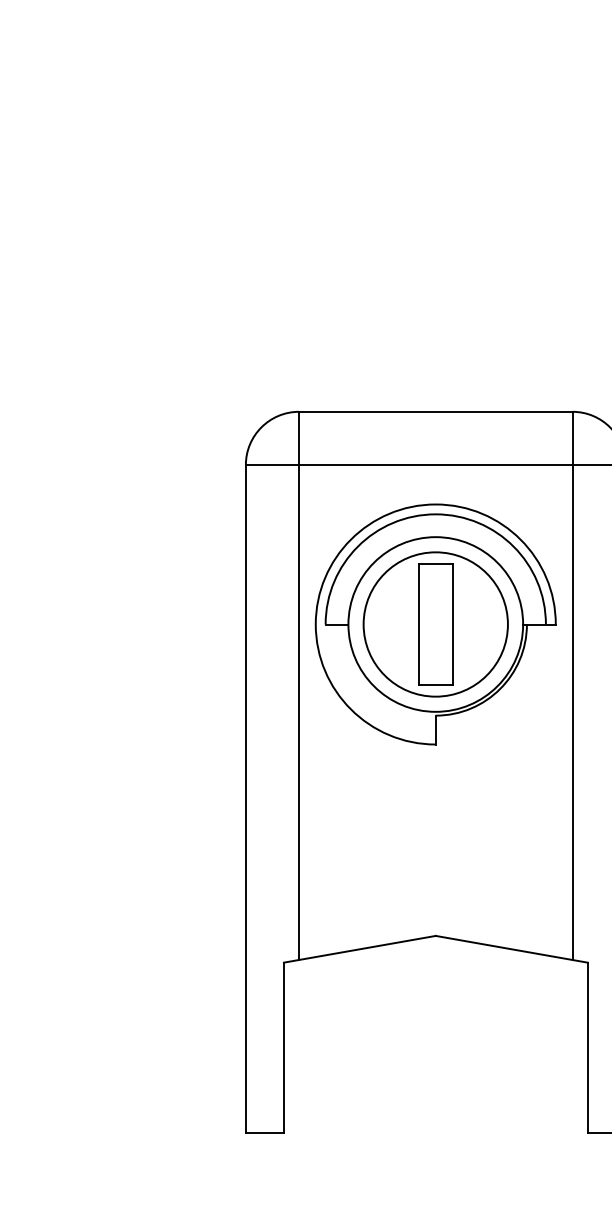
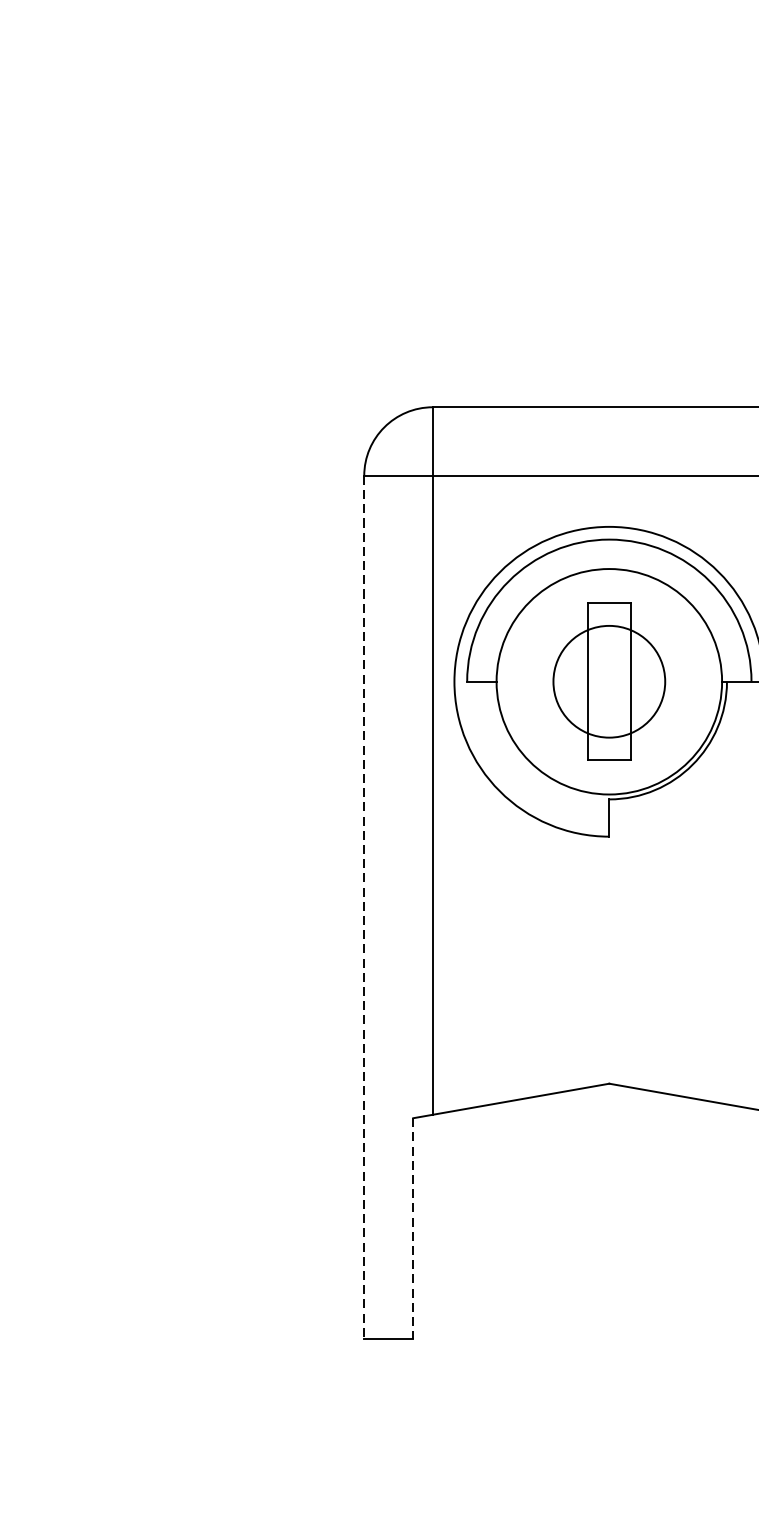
circle: (435, 624) -> (608, 681), size x0.6
line: (245, 799) -> (363, 907), solid -> dashed
line: (283, 1048) -> (412, 1229), solid -> dashed

